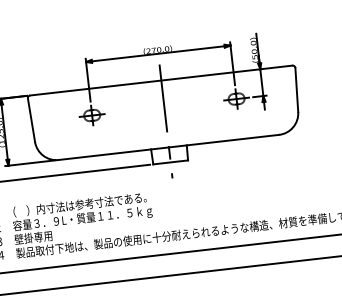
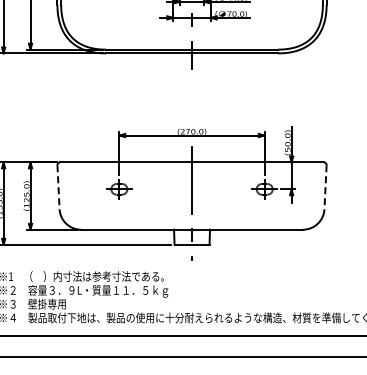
line: (296, 90) -> (325, 187), solid -> dashed
line: (31, 120) -> (58, 187), solid -> dashed

